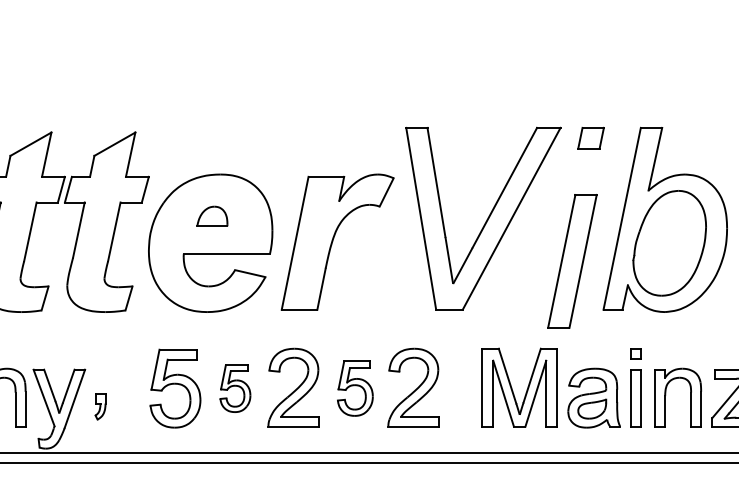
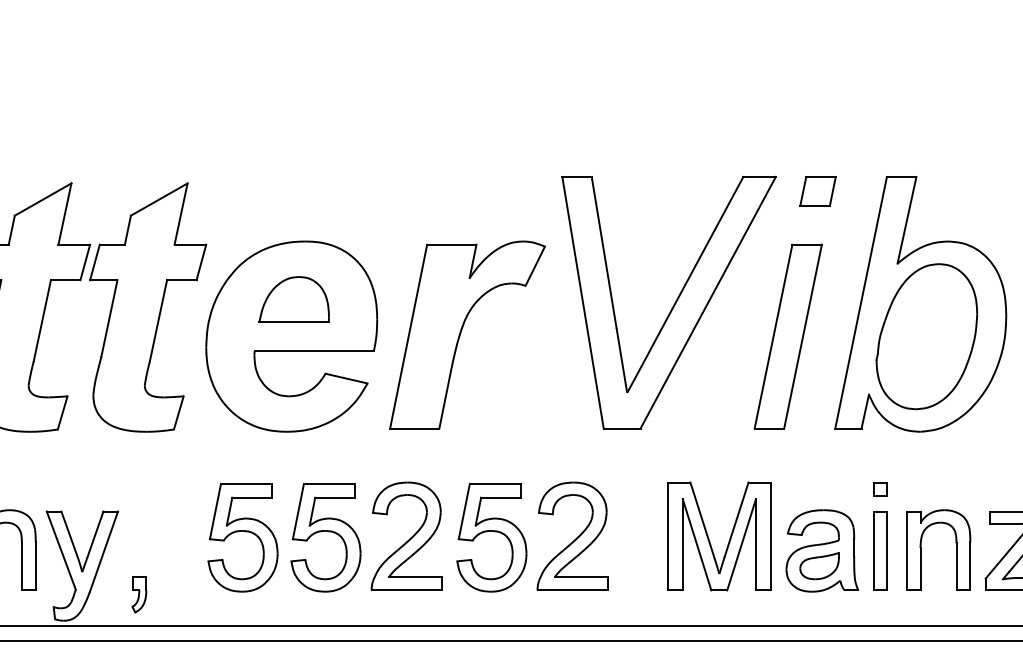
part: (211, 216) -> (293, 299), size x1.67
part: (571, 261) -> (787, 336), moved
part: (235, 388) -> (325, 537), size x1.67
part: (355, 388) -> (491, 537), size x1.43
part: (100, 406) -> (139, 594), moved

